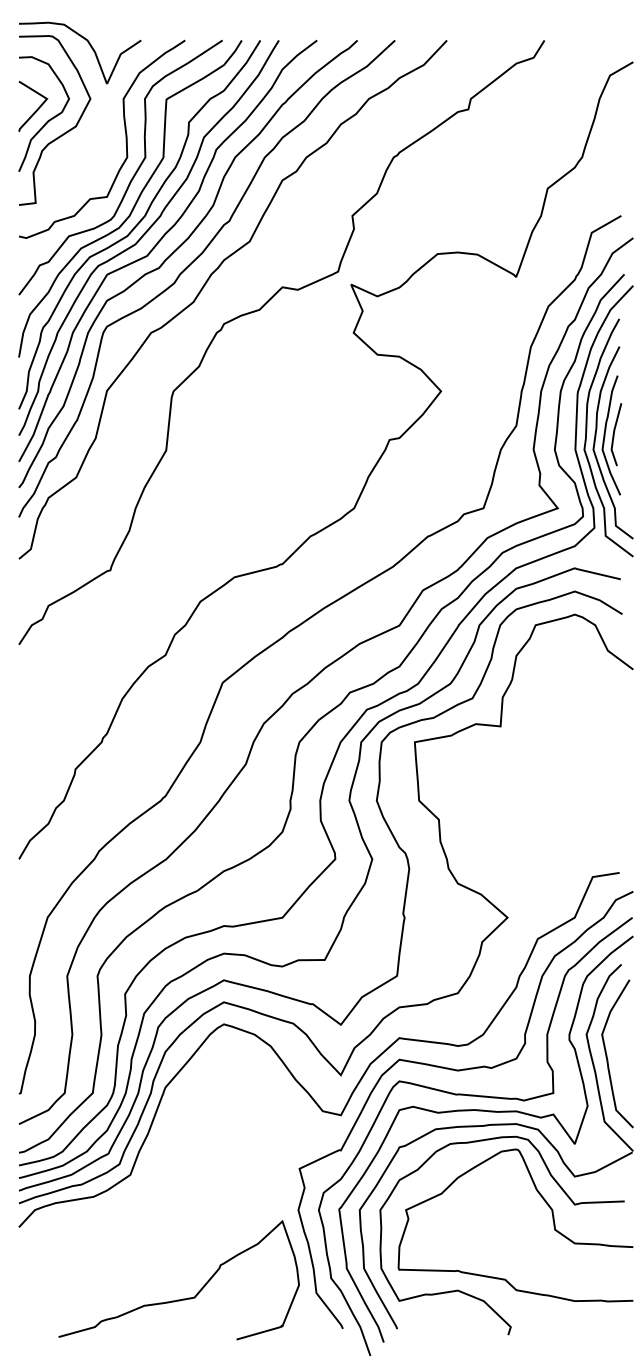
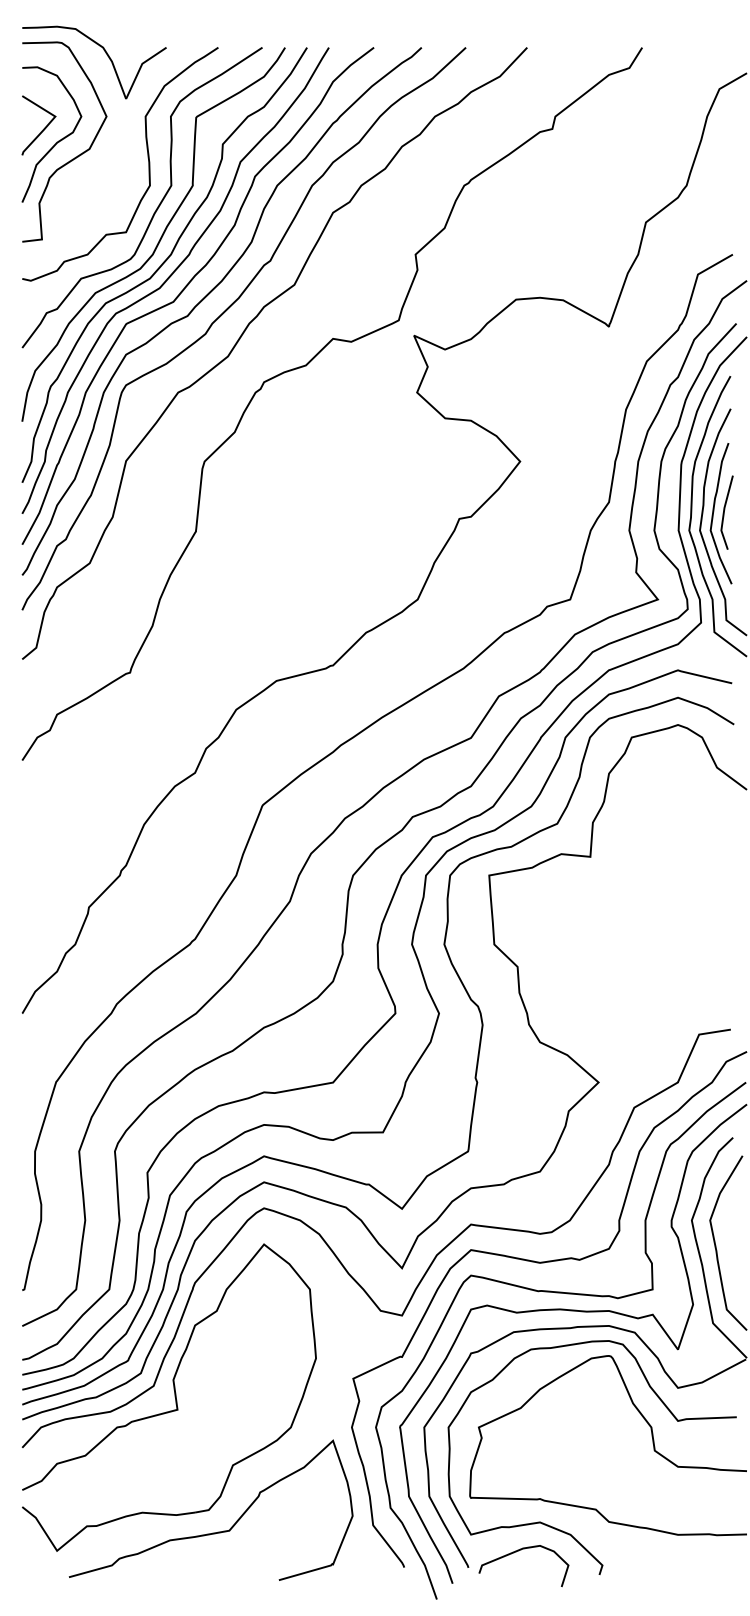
part: (143, 1184) -> (169, 1397), added
curve: (437, 1316) -> (515, 1552), added

